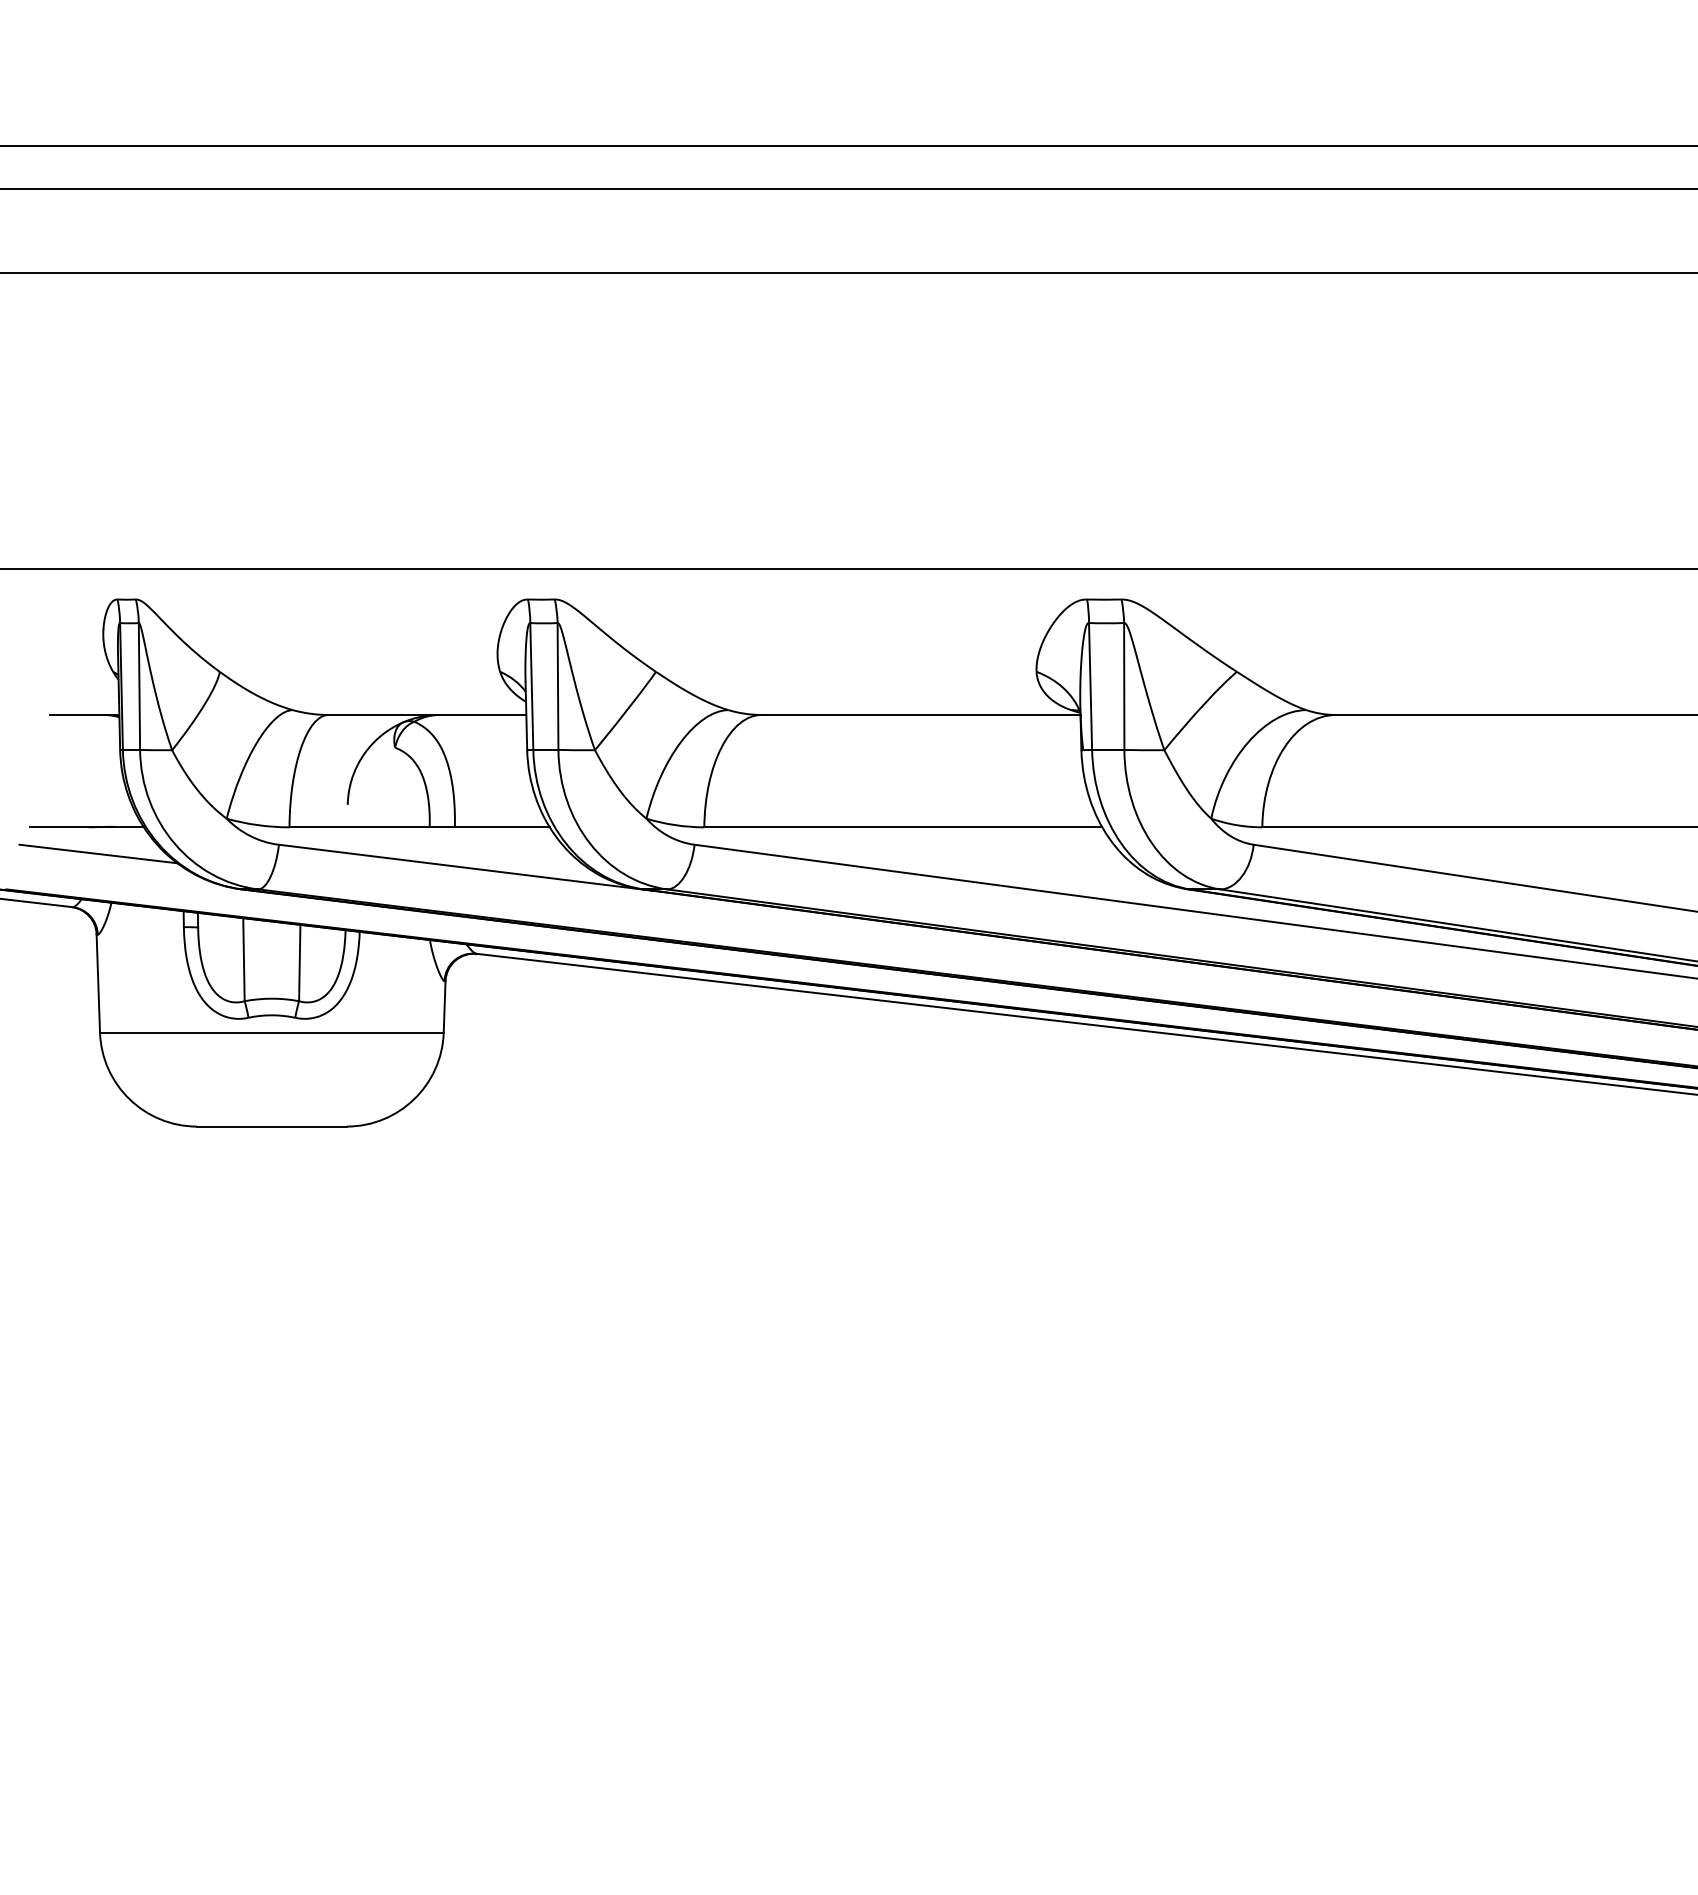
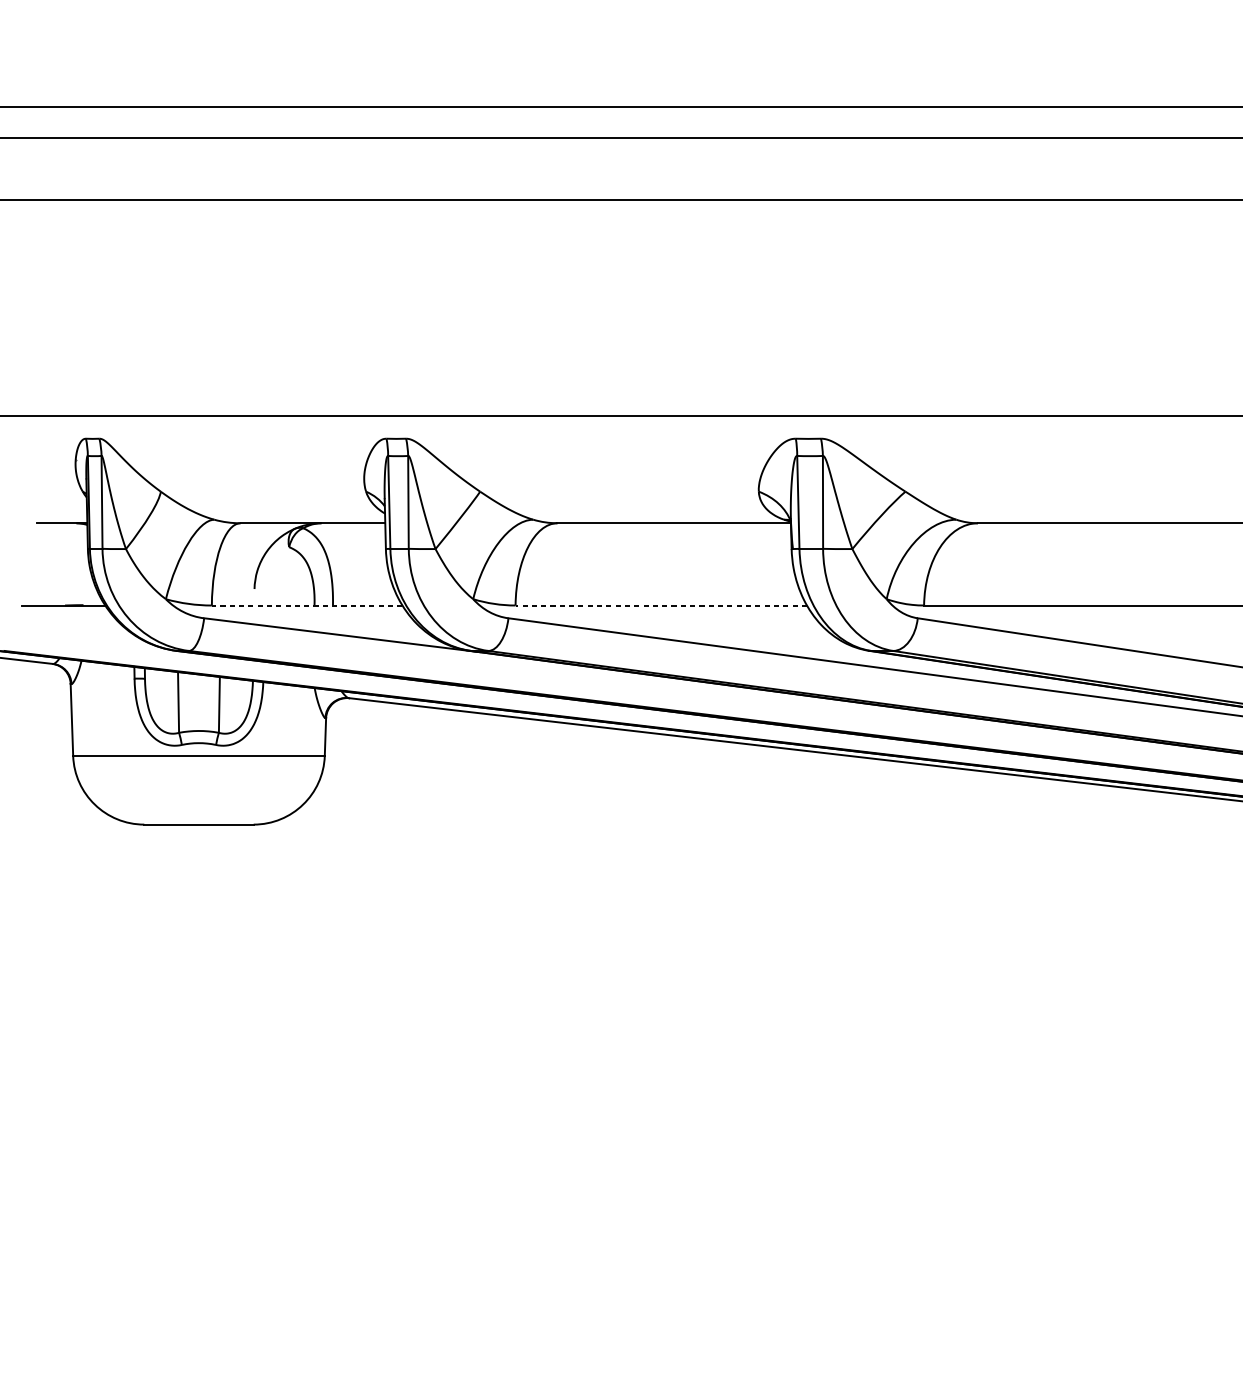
line: (419, 827) -> (307, 605), solid -> dashed
line: (903, 827) -> (661, 605), solid -> dashed
line: (98, 853) -> (72, 624), removed

